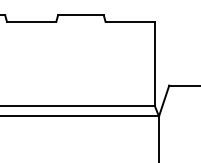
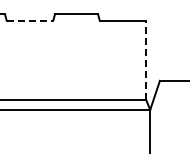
line: (32, 21) -> (30, 20), solid -> dashed
line: (155, 64) -> (146, 60), solid -> dashed

